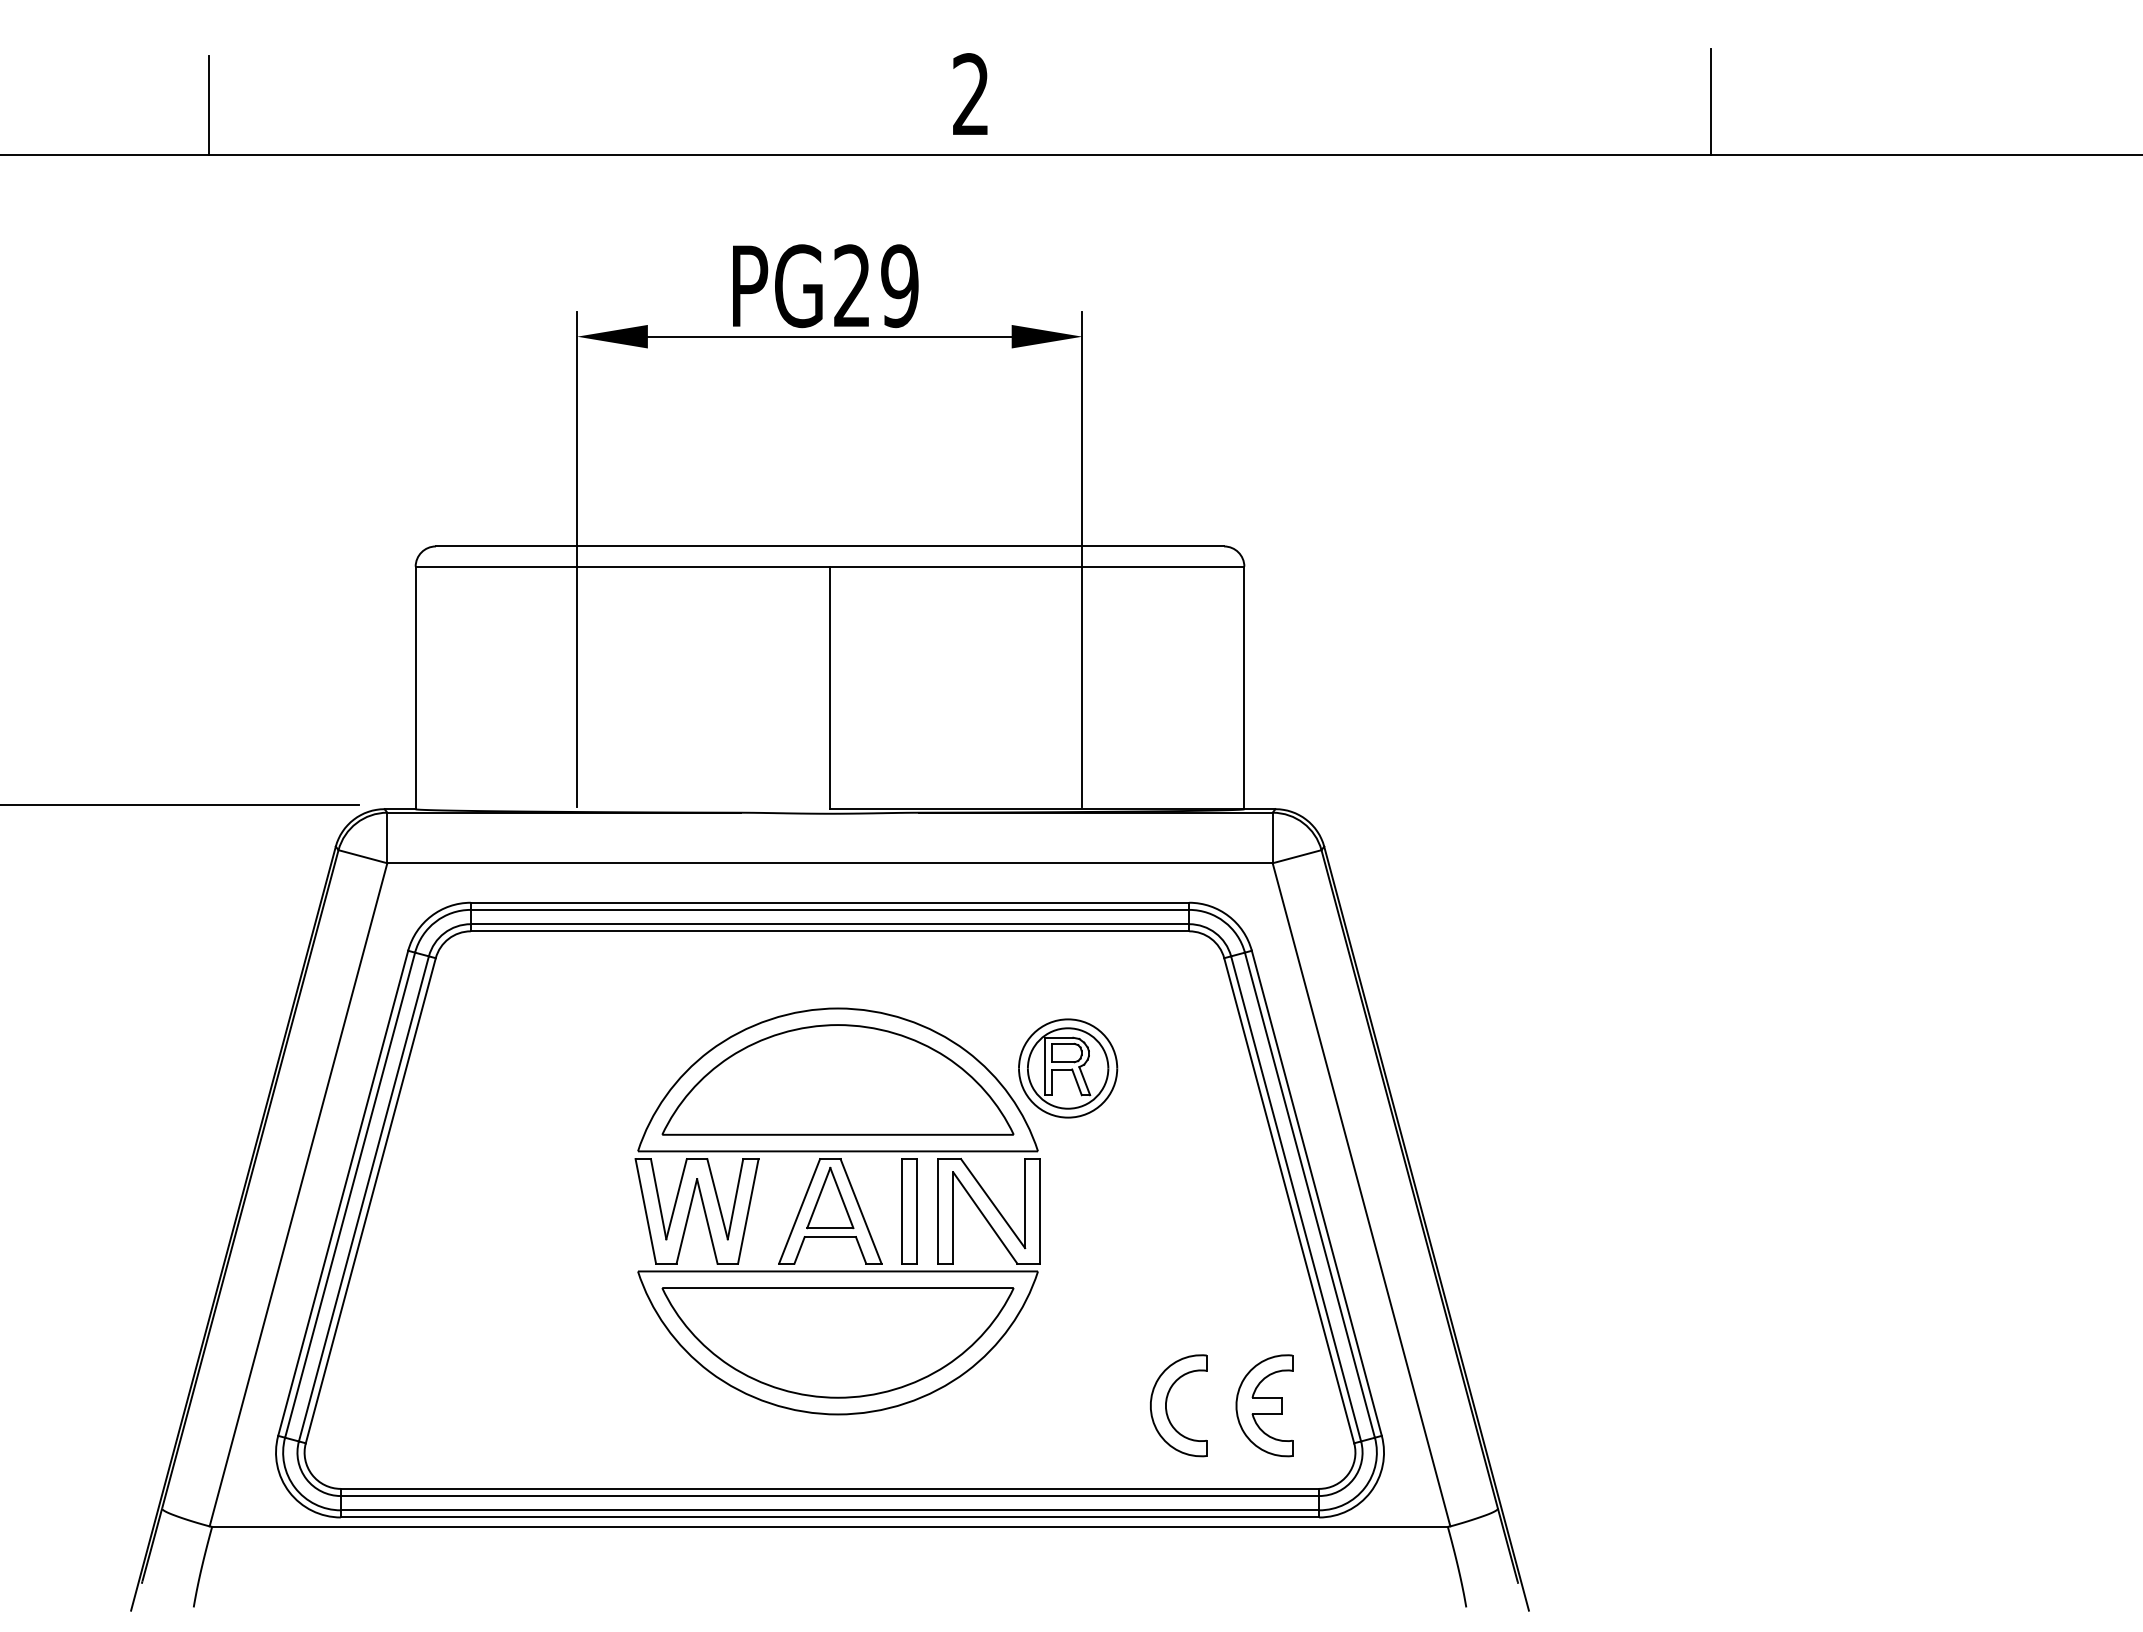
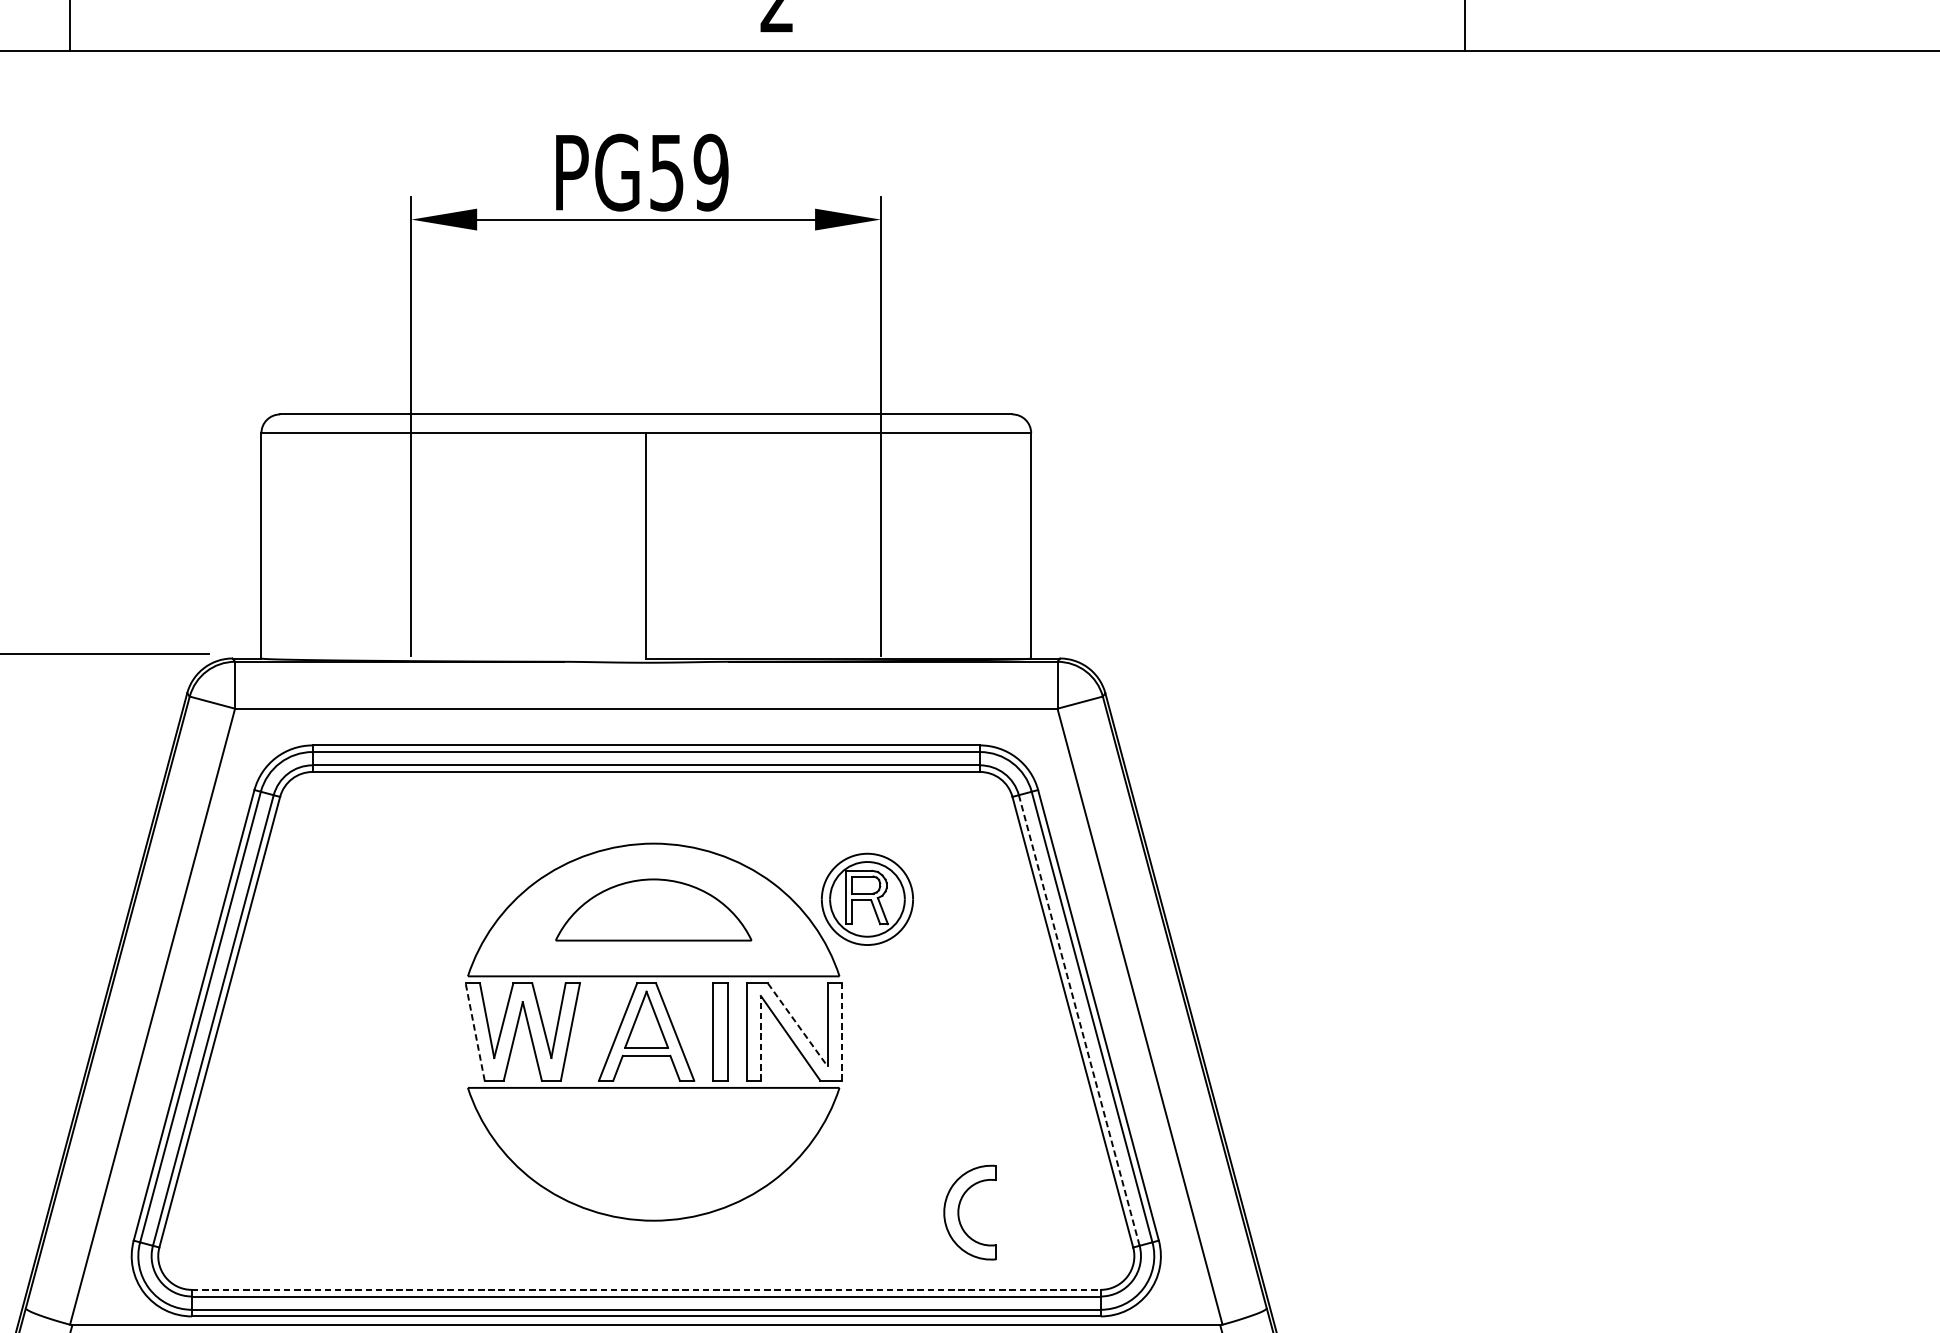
text: (851, 286) -> (666, 172), PG29 -> PG59
part: (837, 1079) -> (653, 909), size x0.6
line: (1296, 1199) -> (1079, 1021), solid -> dashed
line: (993, 1203) -> (798, 1024), solid -> dashed
line: (645, 1210) -> (474, 1031), solid -> dashed
line: (1040, 1210) -> (841, 1031), solid -> dashed
line: (953, 1218) -> (761, 1038), solid -> dashed
part: (837, 1342) -> (653, 1153), removed
part: (1264, 1405) -> (1049, 1212), removed
line: (830, 1488) -> (646, 1289), solid -> dashed

